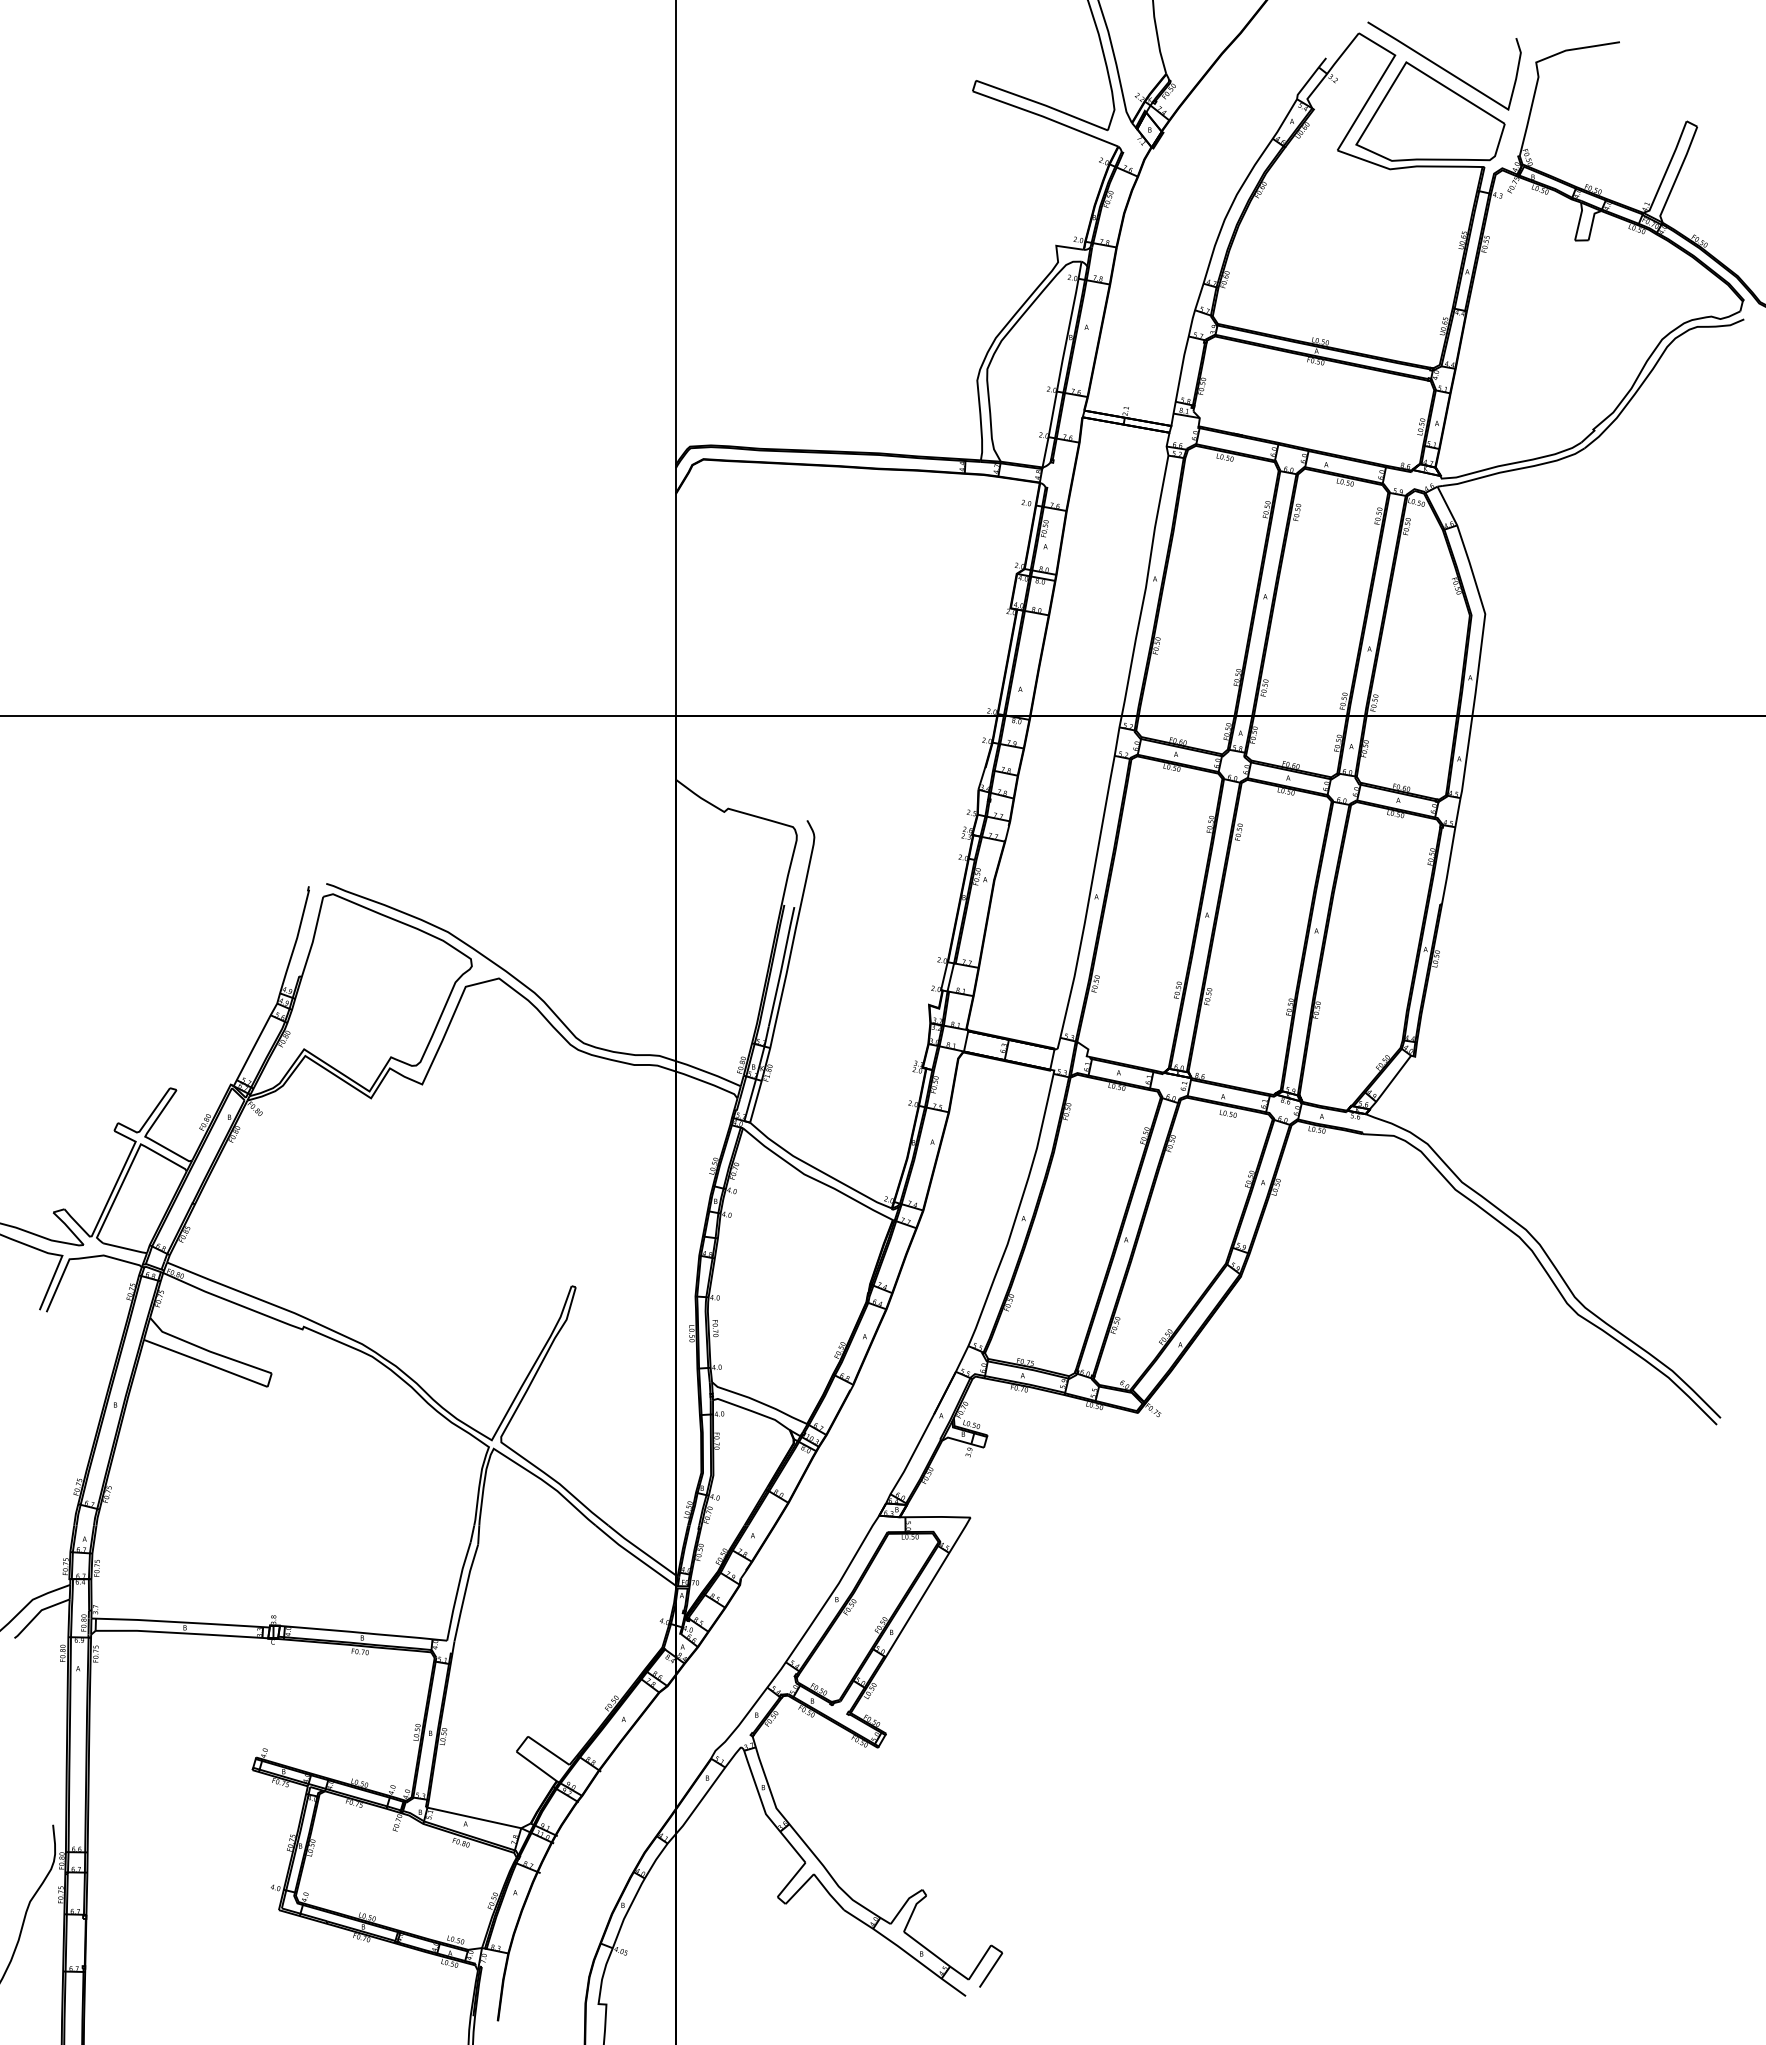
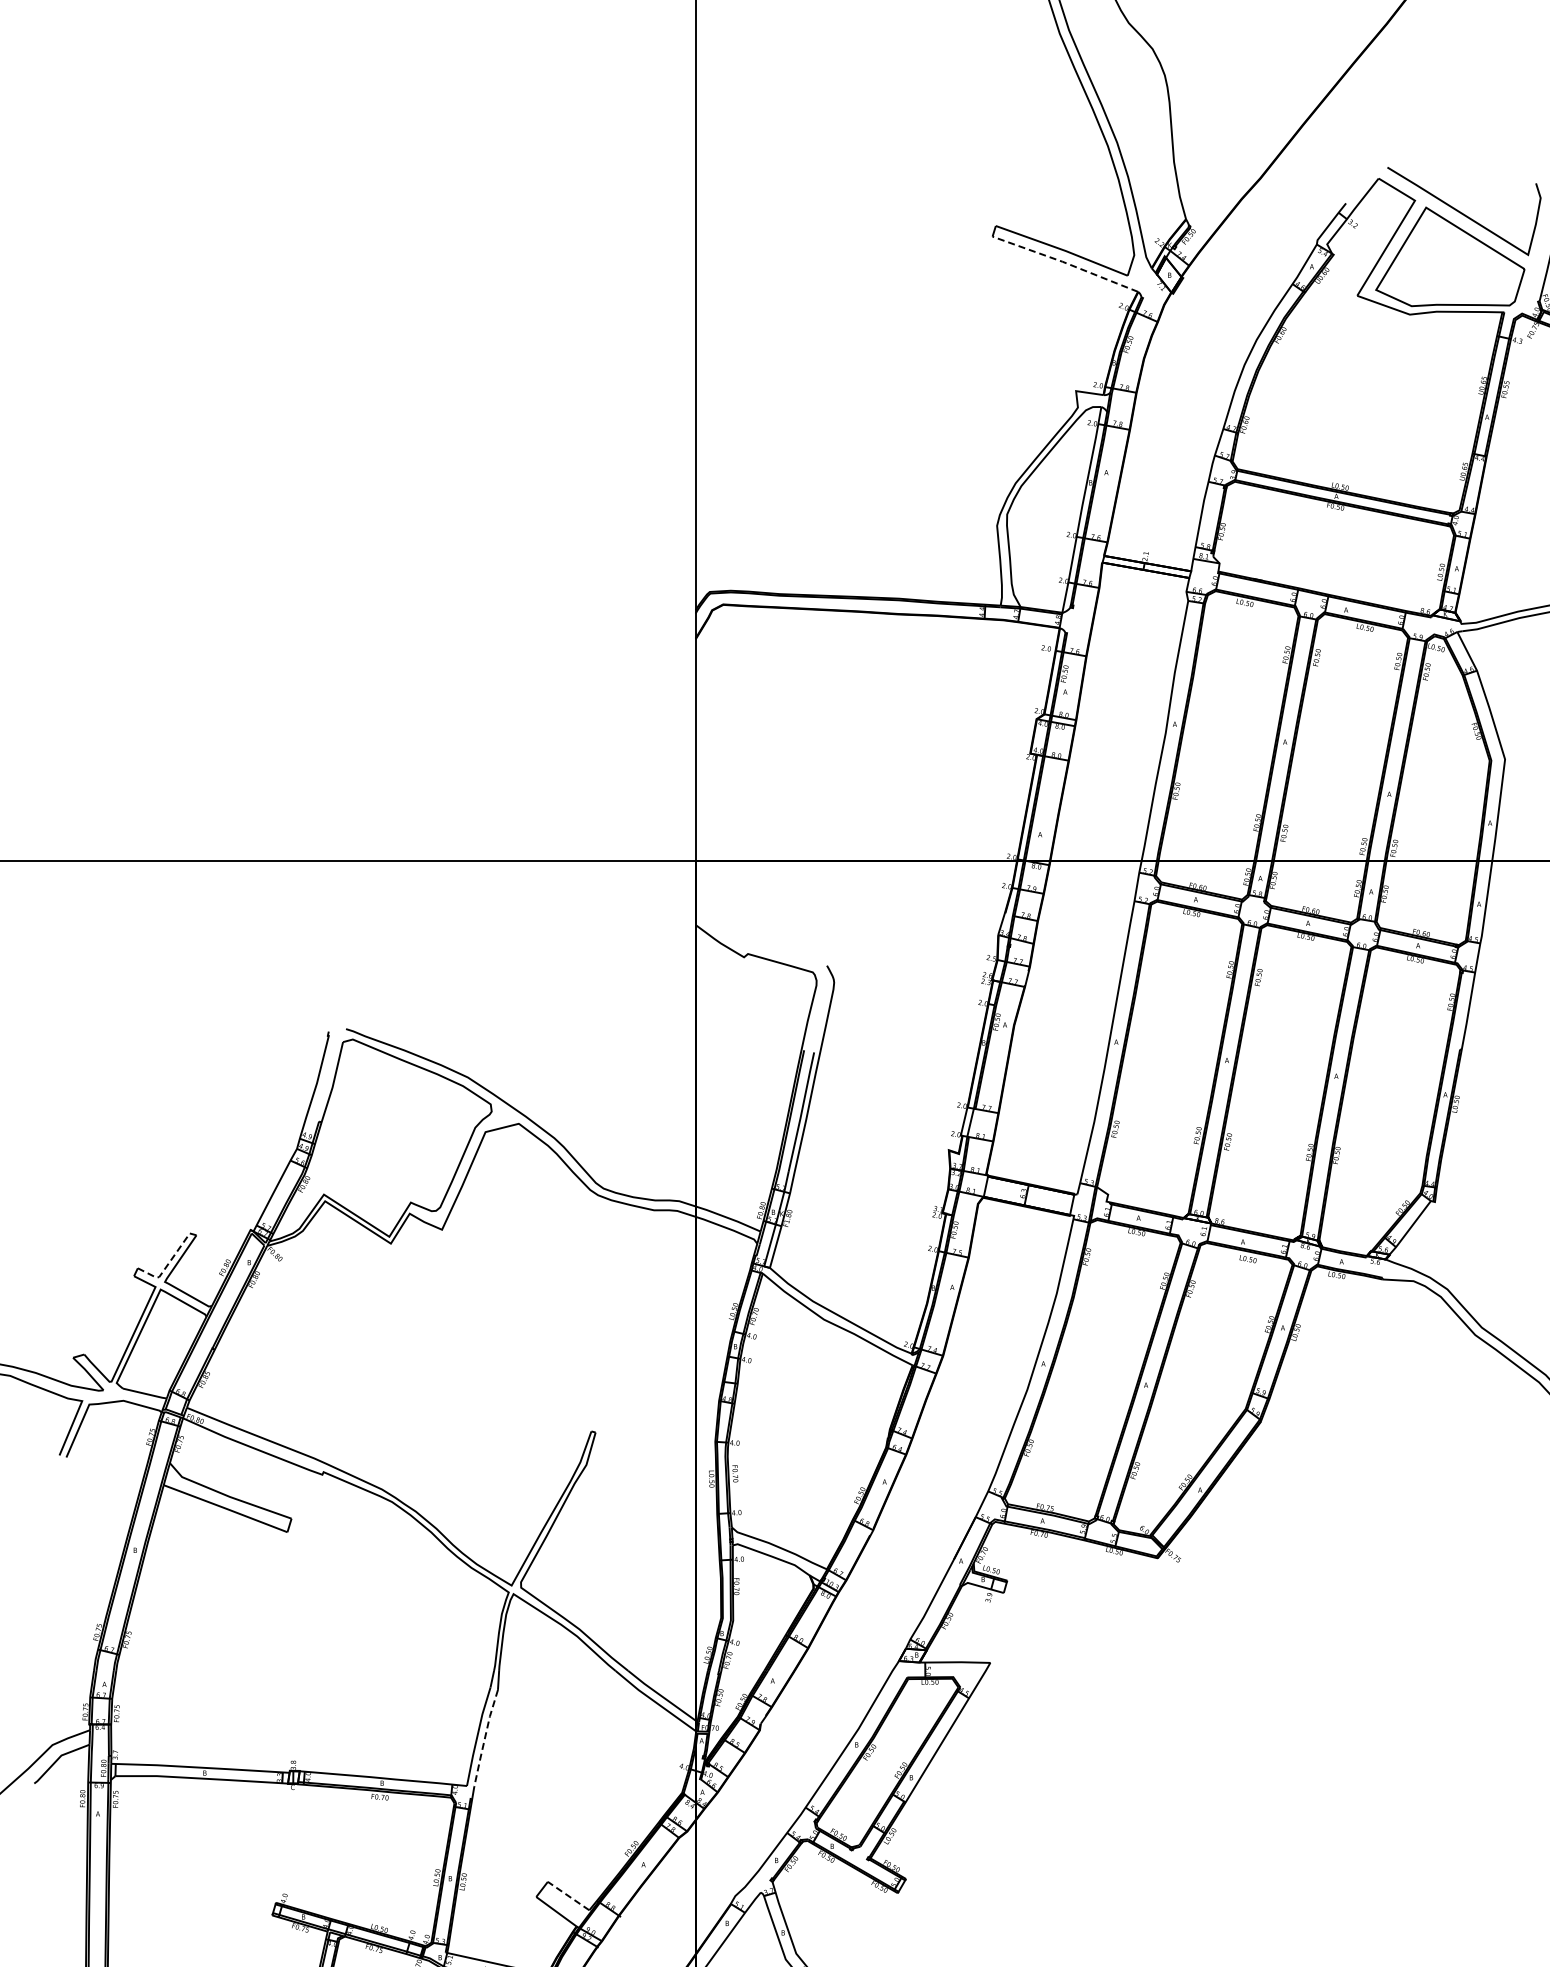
line: (1046, 117) -> (1066, 262), solid -> dashed
line: (147, 1120) -> (167, 1265), solid -> dashed
line: (465, 1593) -> (485, 1738), solid -> dashed
line: (548, 1750) -> (568, 1895), solid -> dashed

